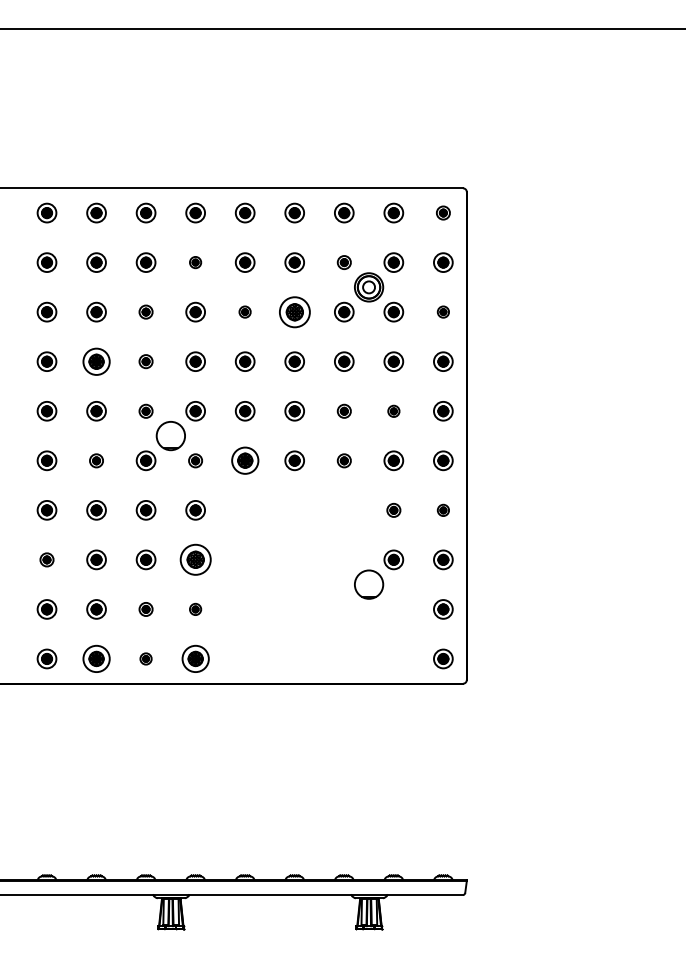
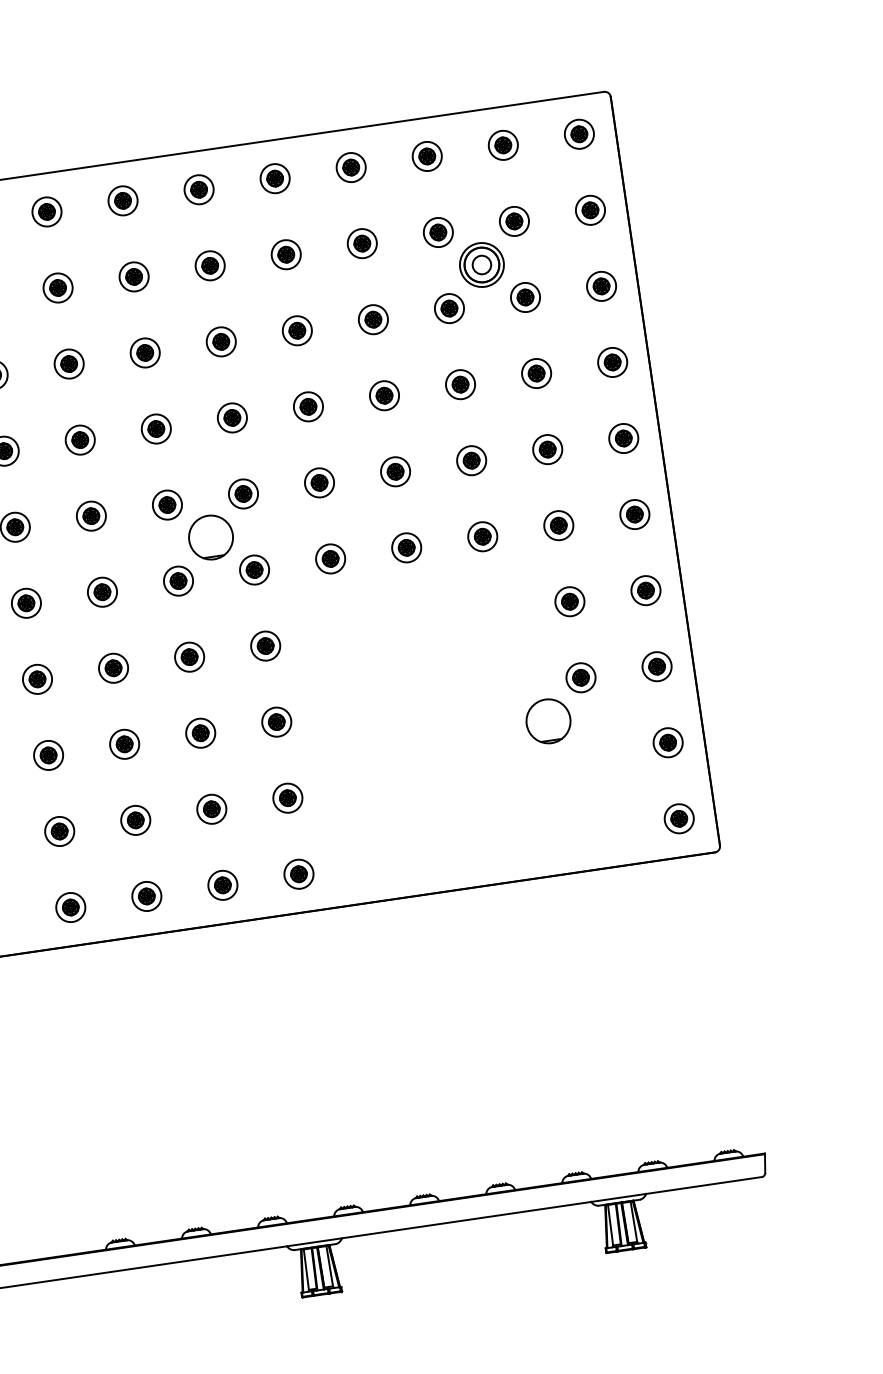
part: (443, 212) -> (579, 133), size x1.43
part: (195, 262) -> (209, 265), size x1.67
part: (344, 262) -> (438, 232), size x1.43
part: (145, 311) -> (144, 352), size x1.43
part: (244, 311) -> (296, 329), size x1.67
part: (294, 311) -> (372, 318), size x0.62
part: (443, 311) -> (601, 285), size x1.67
part: (96, 361) -> (80, 439), size x0.71
part: (145, 361) -> (155, 428), size x1.43
part: (145, 411) -> (166, 505), size x1.43
part: (344, 411) -> (472, 461), size x1.43
part: (393, 411) -> (547, 450), size x1.67
part: (96, 460) -> (102, 591), size x1.43
part: (195, 460) -> (254, 569), size x1.43
part: (244, 460) -> (329, 558), size x0.71
part: (344, 460) -> (483, 536), size x1.43
part: (393, 510) -> (569, 602), size x1.43
part: (443, 510) -> (646, 590), size x1.67
part: (46, 559) -> (47, 754), size x1.43
part: (195, 559) -> (276, 721), size x0.62
part: (145, 609) -> (210, 809), size x1.43
part: (195, 609) -> (287, 798), size x1.67
part: (96, 658) -> (146, 895), size x0.71
part: (145, 658) -> (221, 884), size x1.67
part: (195, 658) -> (298, 873), size x0.71

